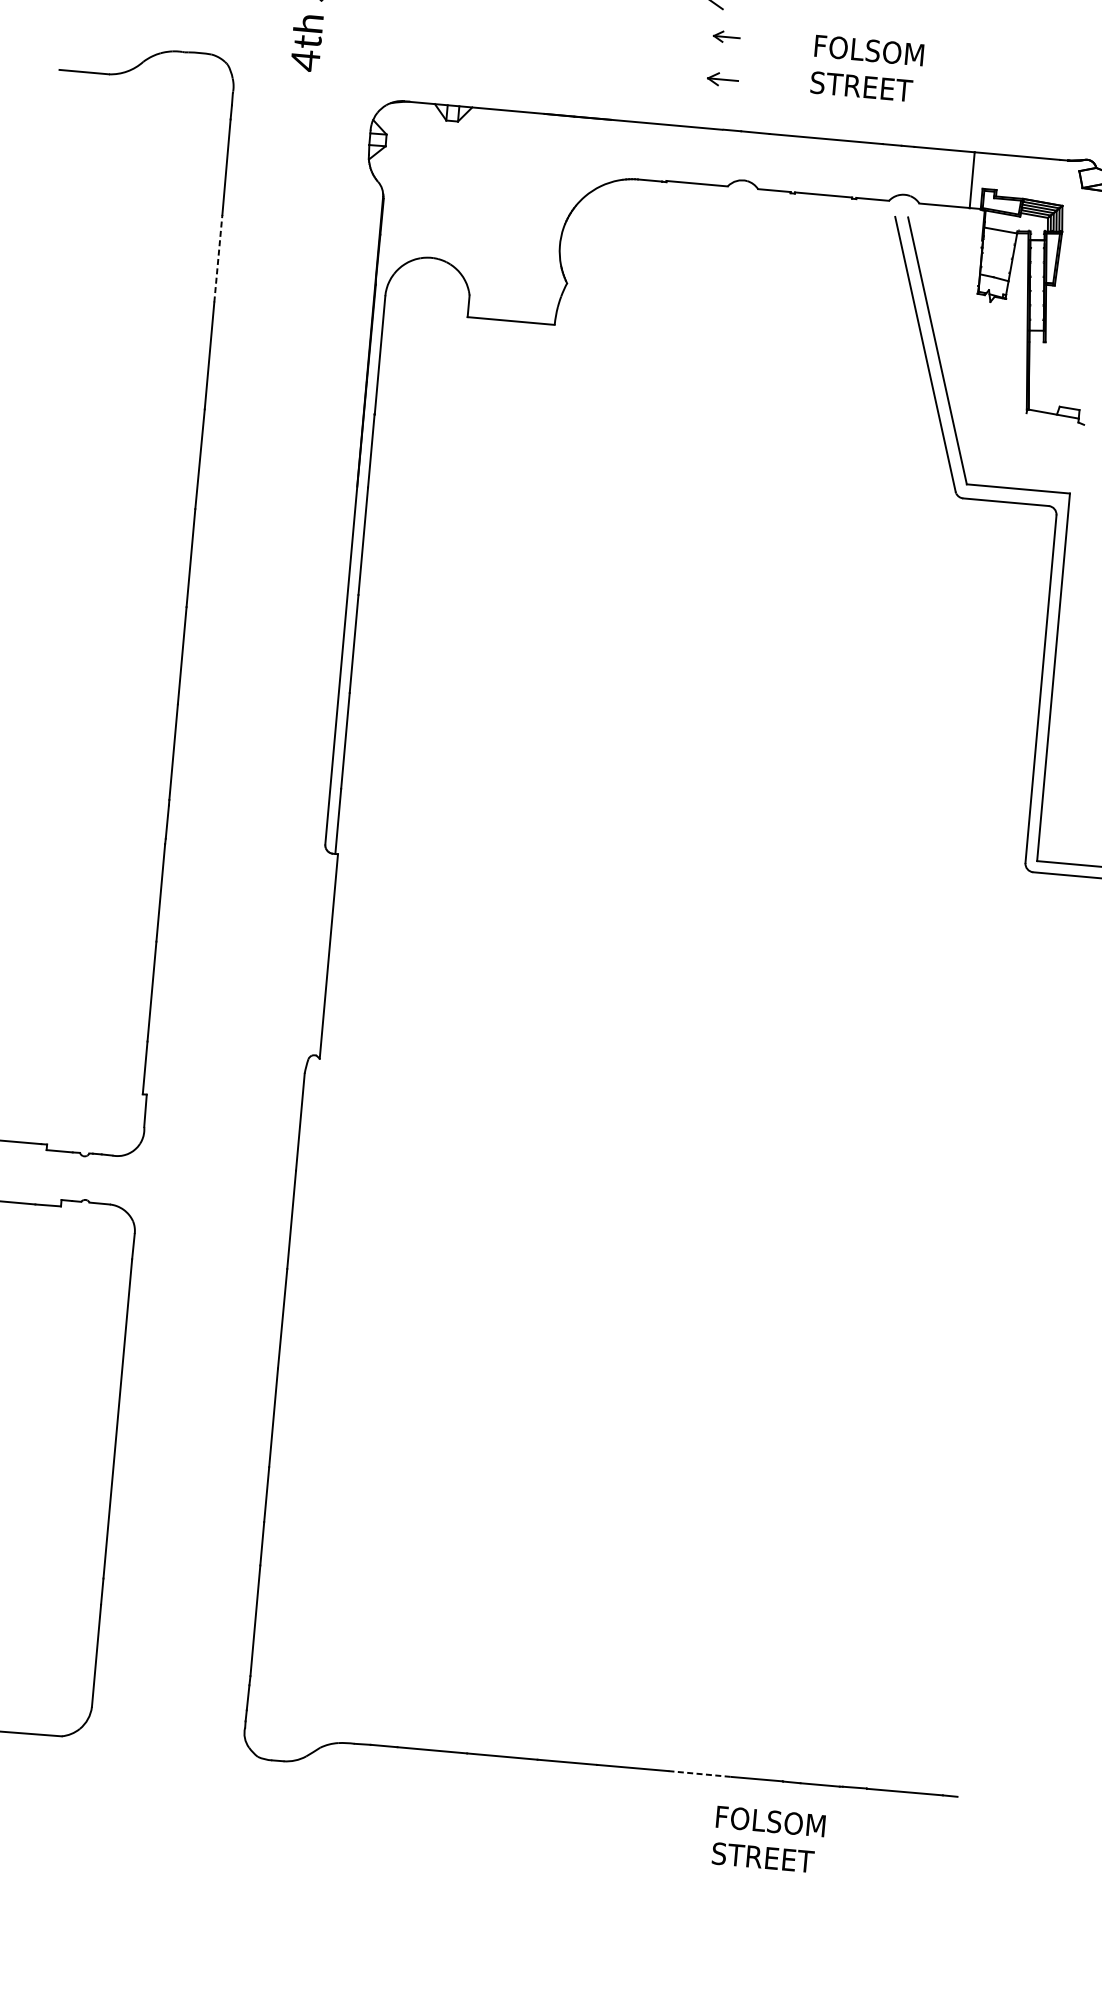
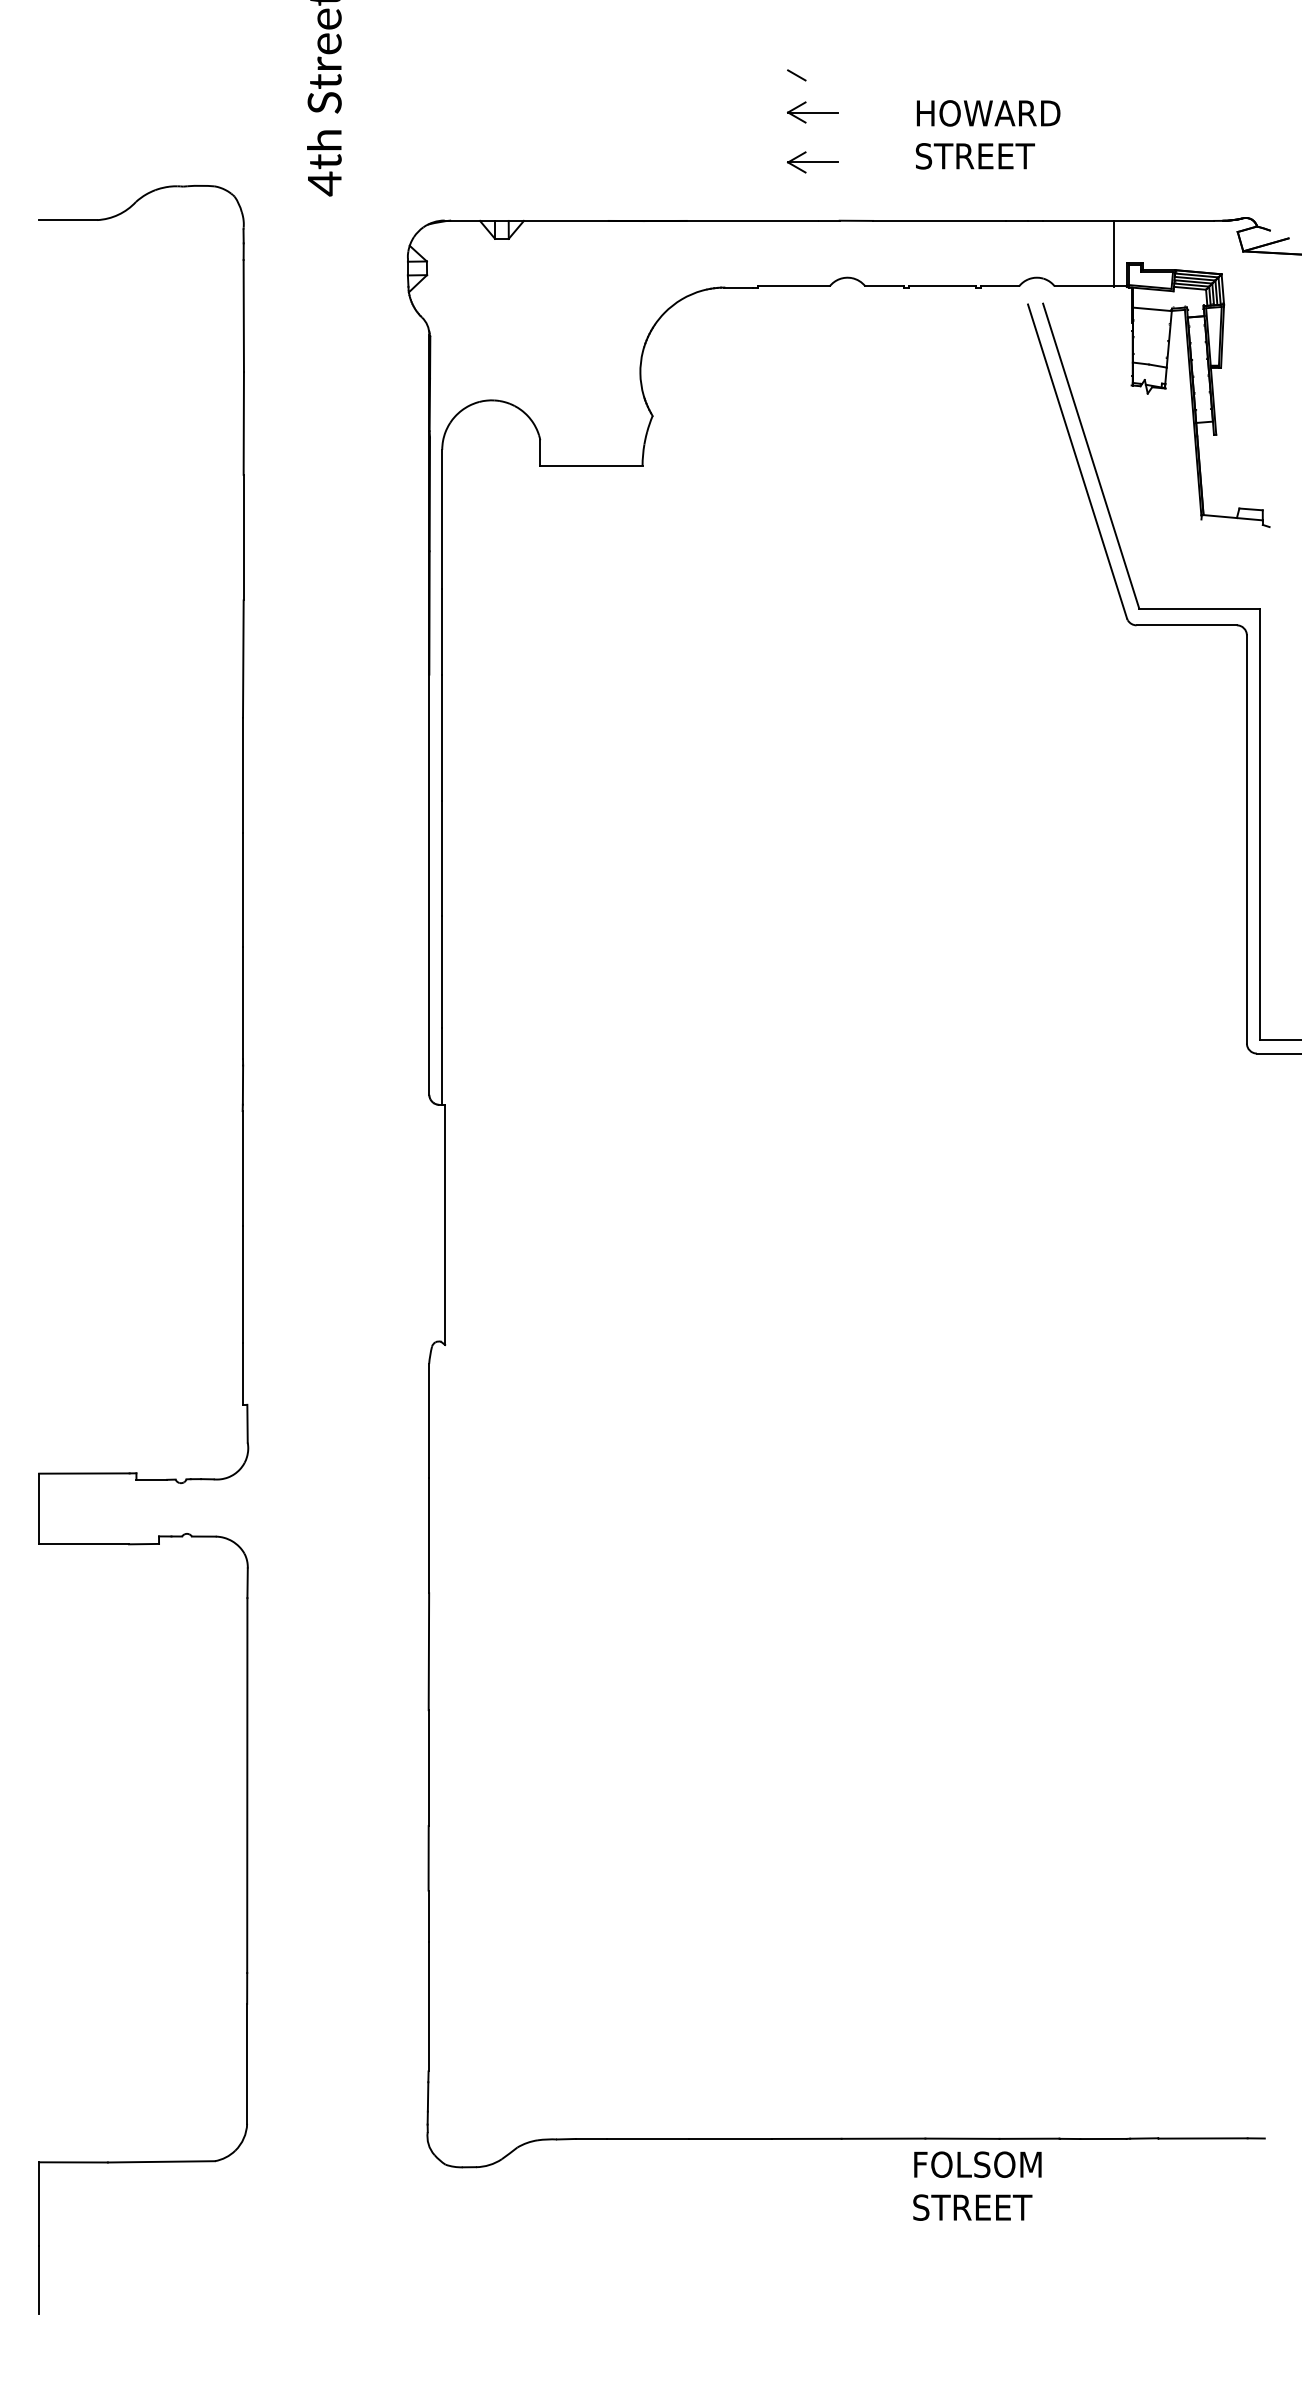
part: (726, 37) -> (812, 112), size x1.67
text: (877, 51) -> (990, 113), FOLSOM STREET -> HOWARD STREET
part: (722, 79) -> (812, 162), size x1.43
line: (218, 258) -> (243, 423), dashed -> solid
line: (700, 1773) -> (962, 2138), dashed -> solid
text: (768, 1839) -> (977, 2185), moved

